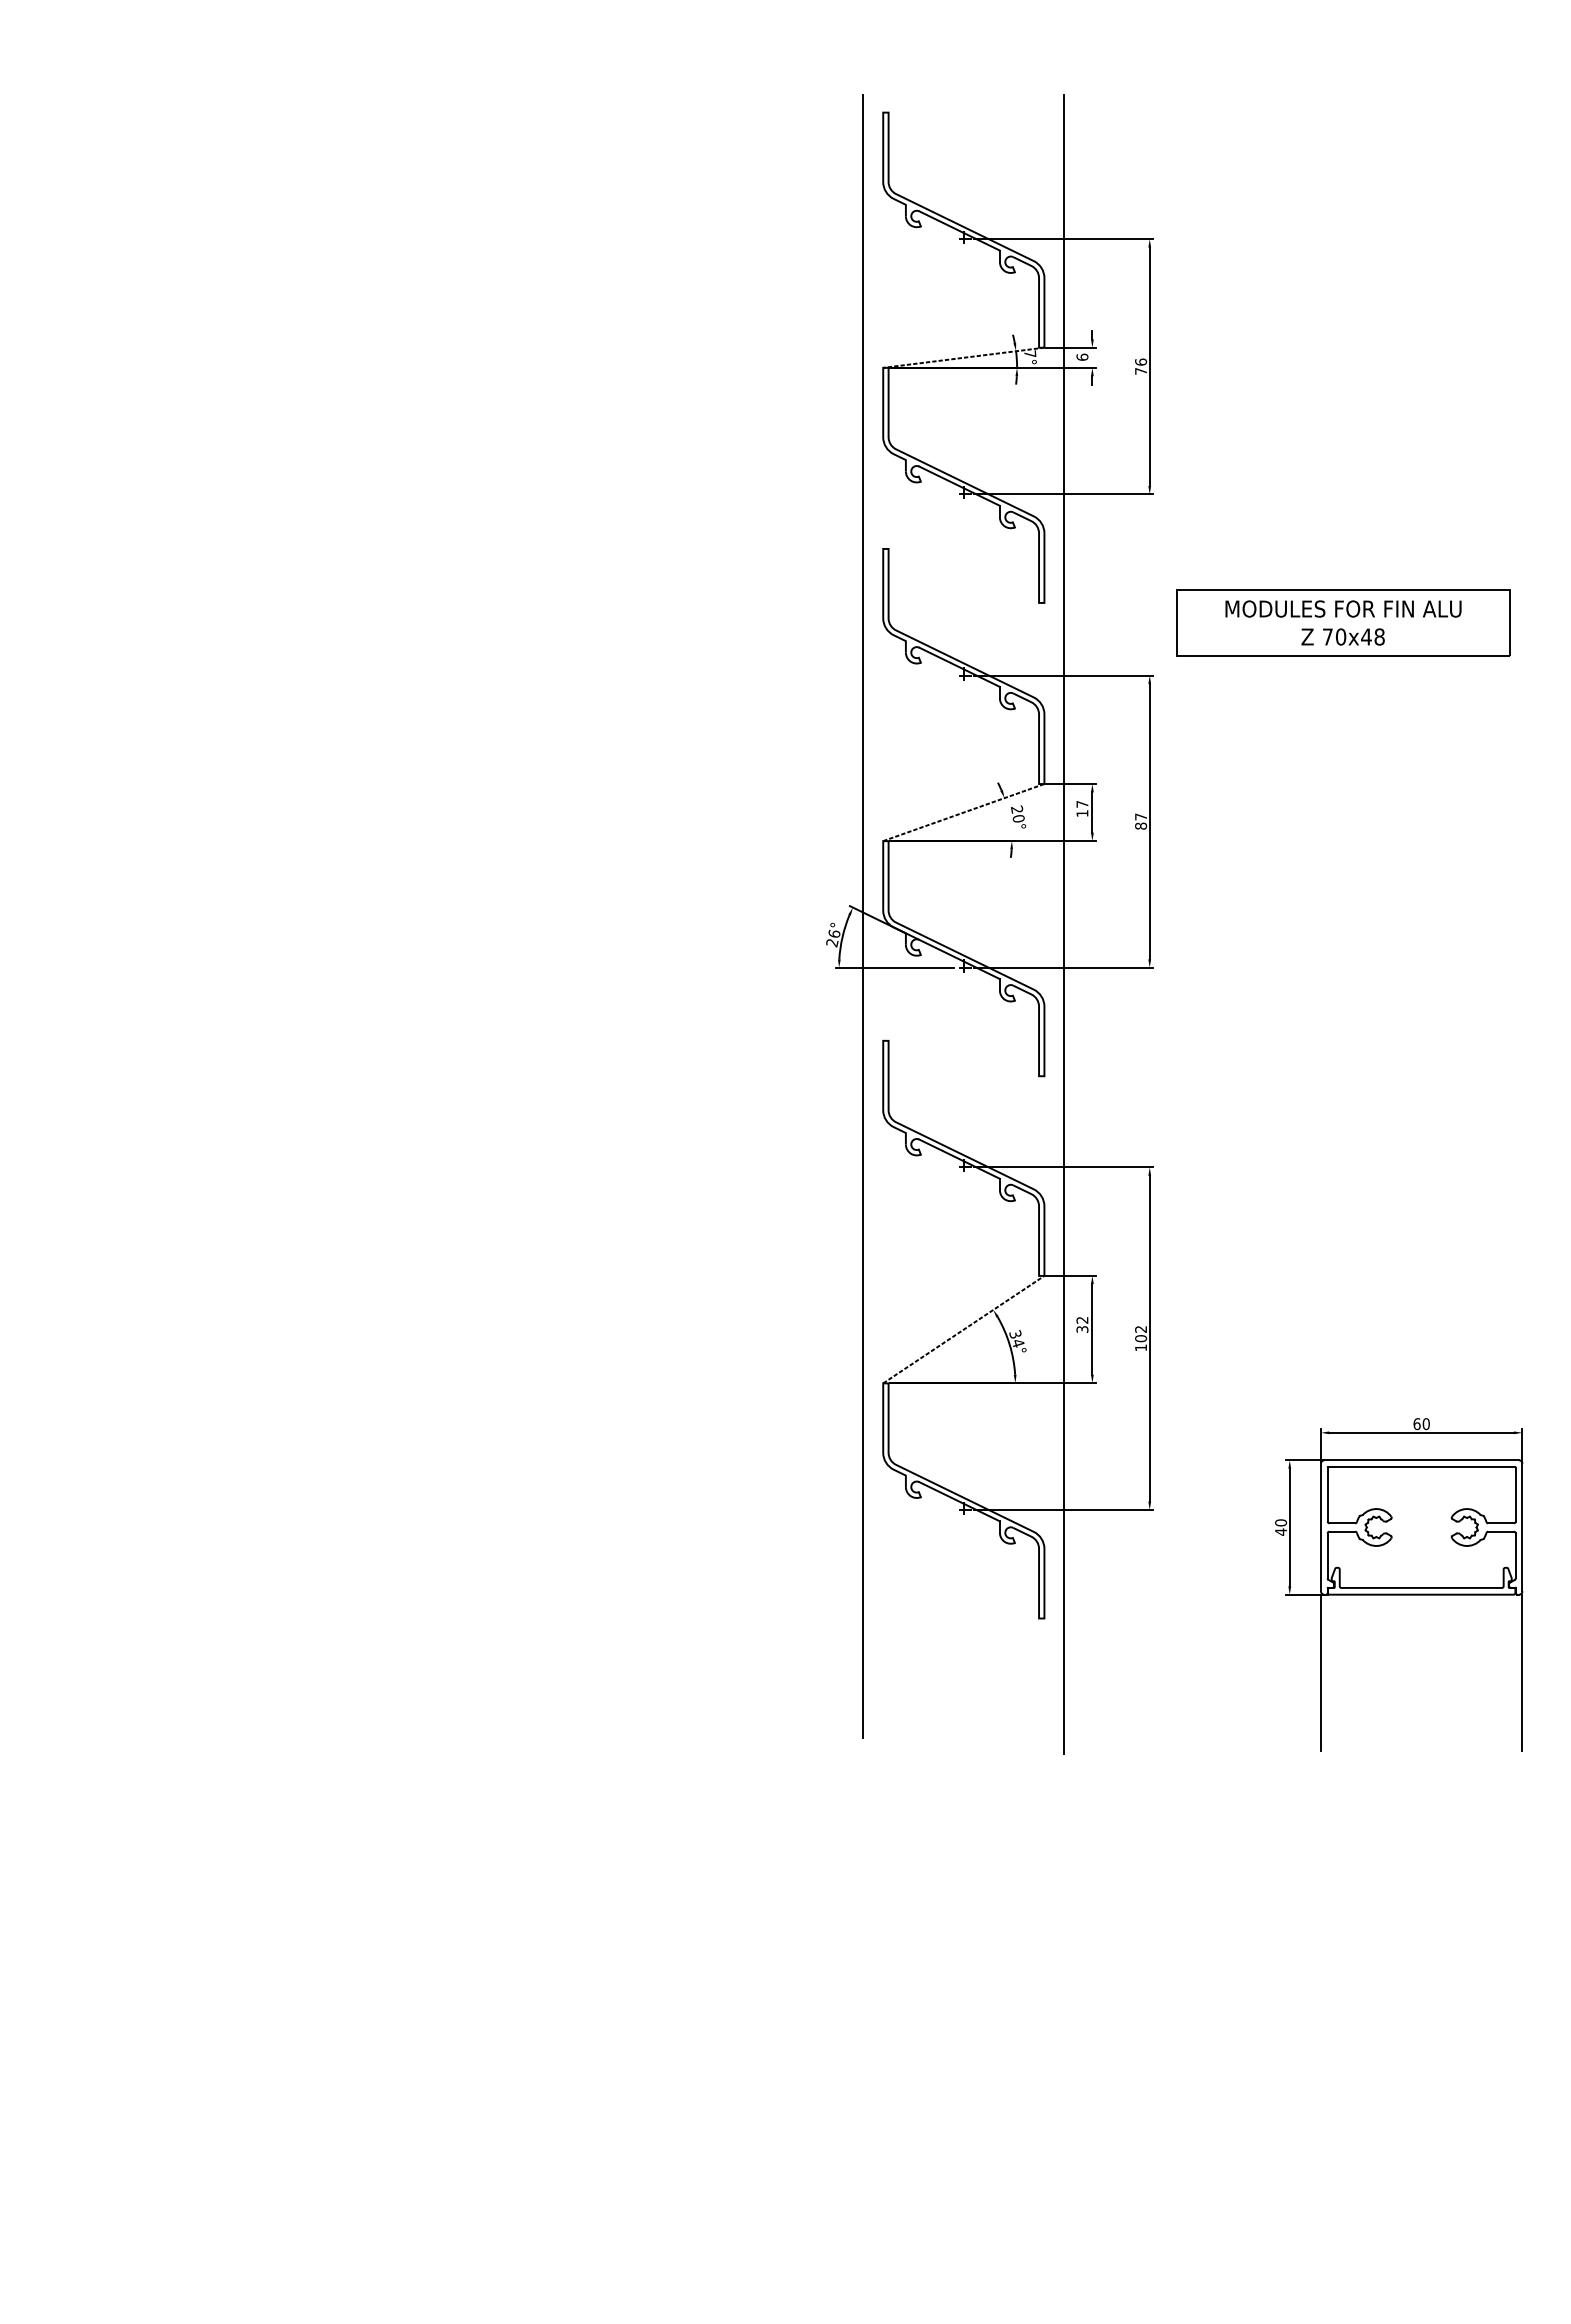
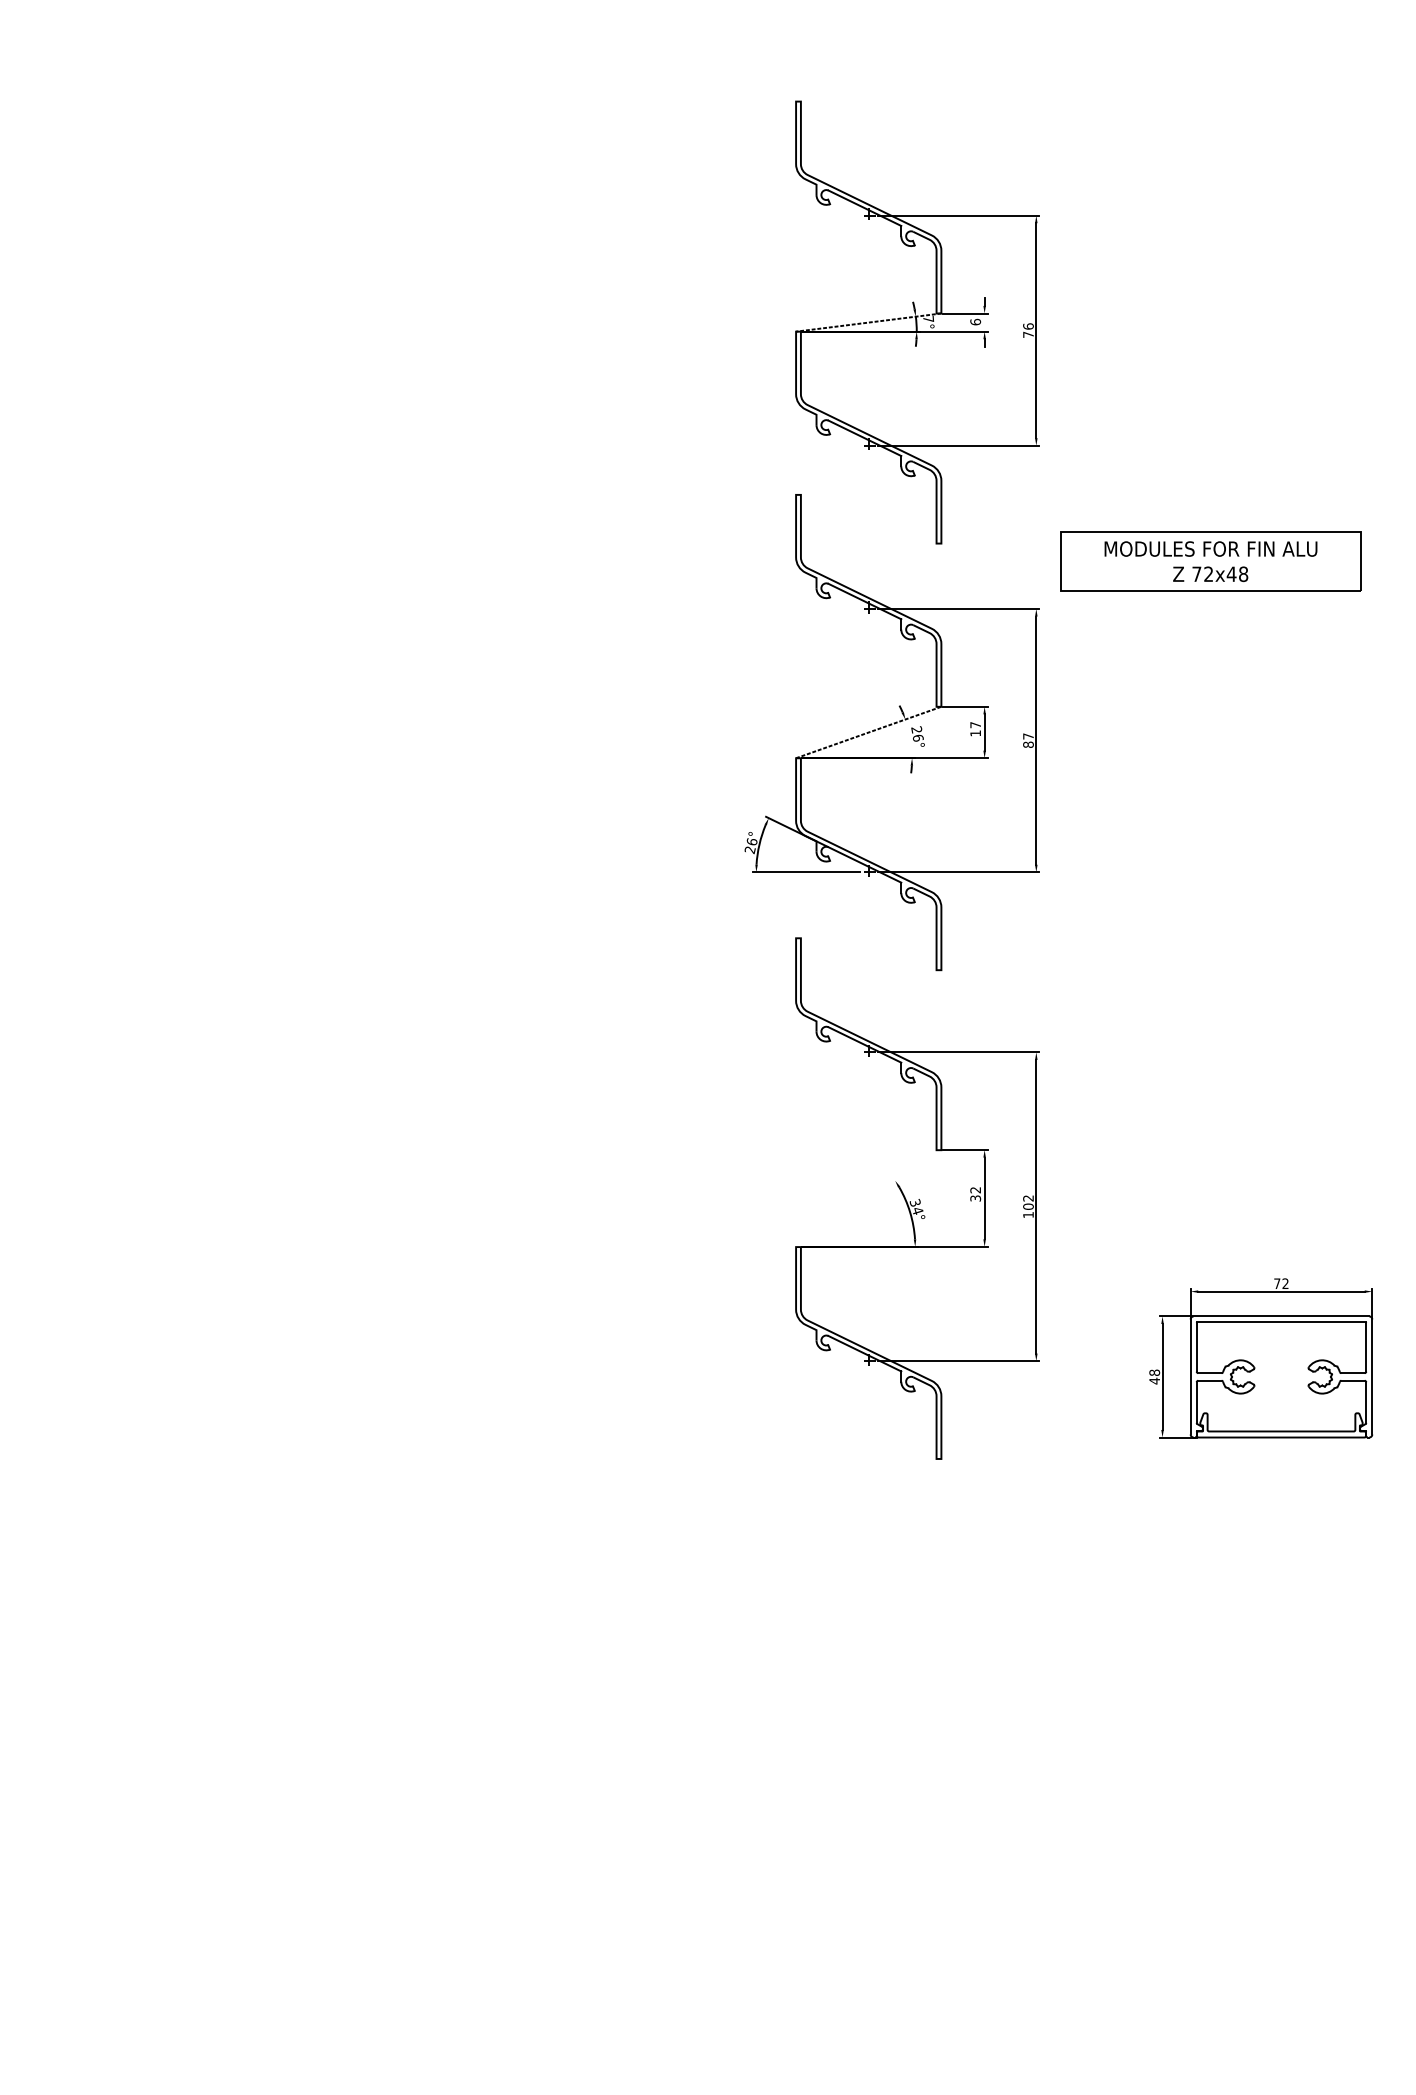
text: (1341, 636) -> (1209, 573), 70x48 -> 72x48
text: (1018, 818) -> (918, 737), 20° -> 26°
line: (862, 916) -> (777, 826), removed
line: (1064, 924) -> (959, 833), removed
line: (963, 1329) -> (868, 1198), removed
text: (1421, 1424) -> (1281, 1284), 60 -> 72
text: (1280, 1522) -> (1154, 1372), 40 -> 48
line: (1320, 1672) -> (1190, 1507), removed
line: (1522, 1672) -> (1372, 1507), removed

